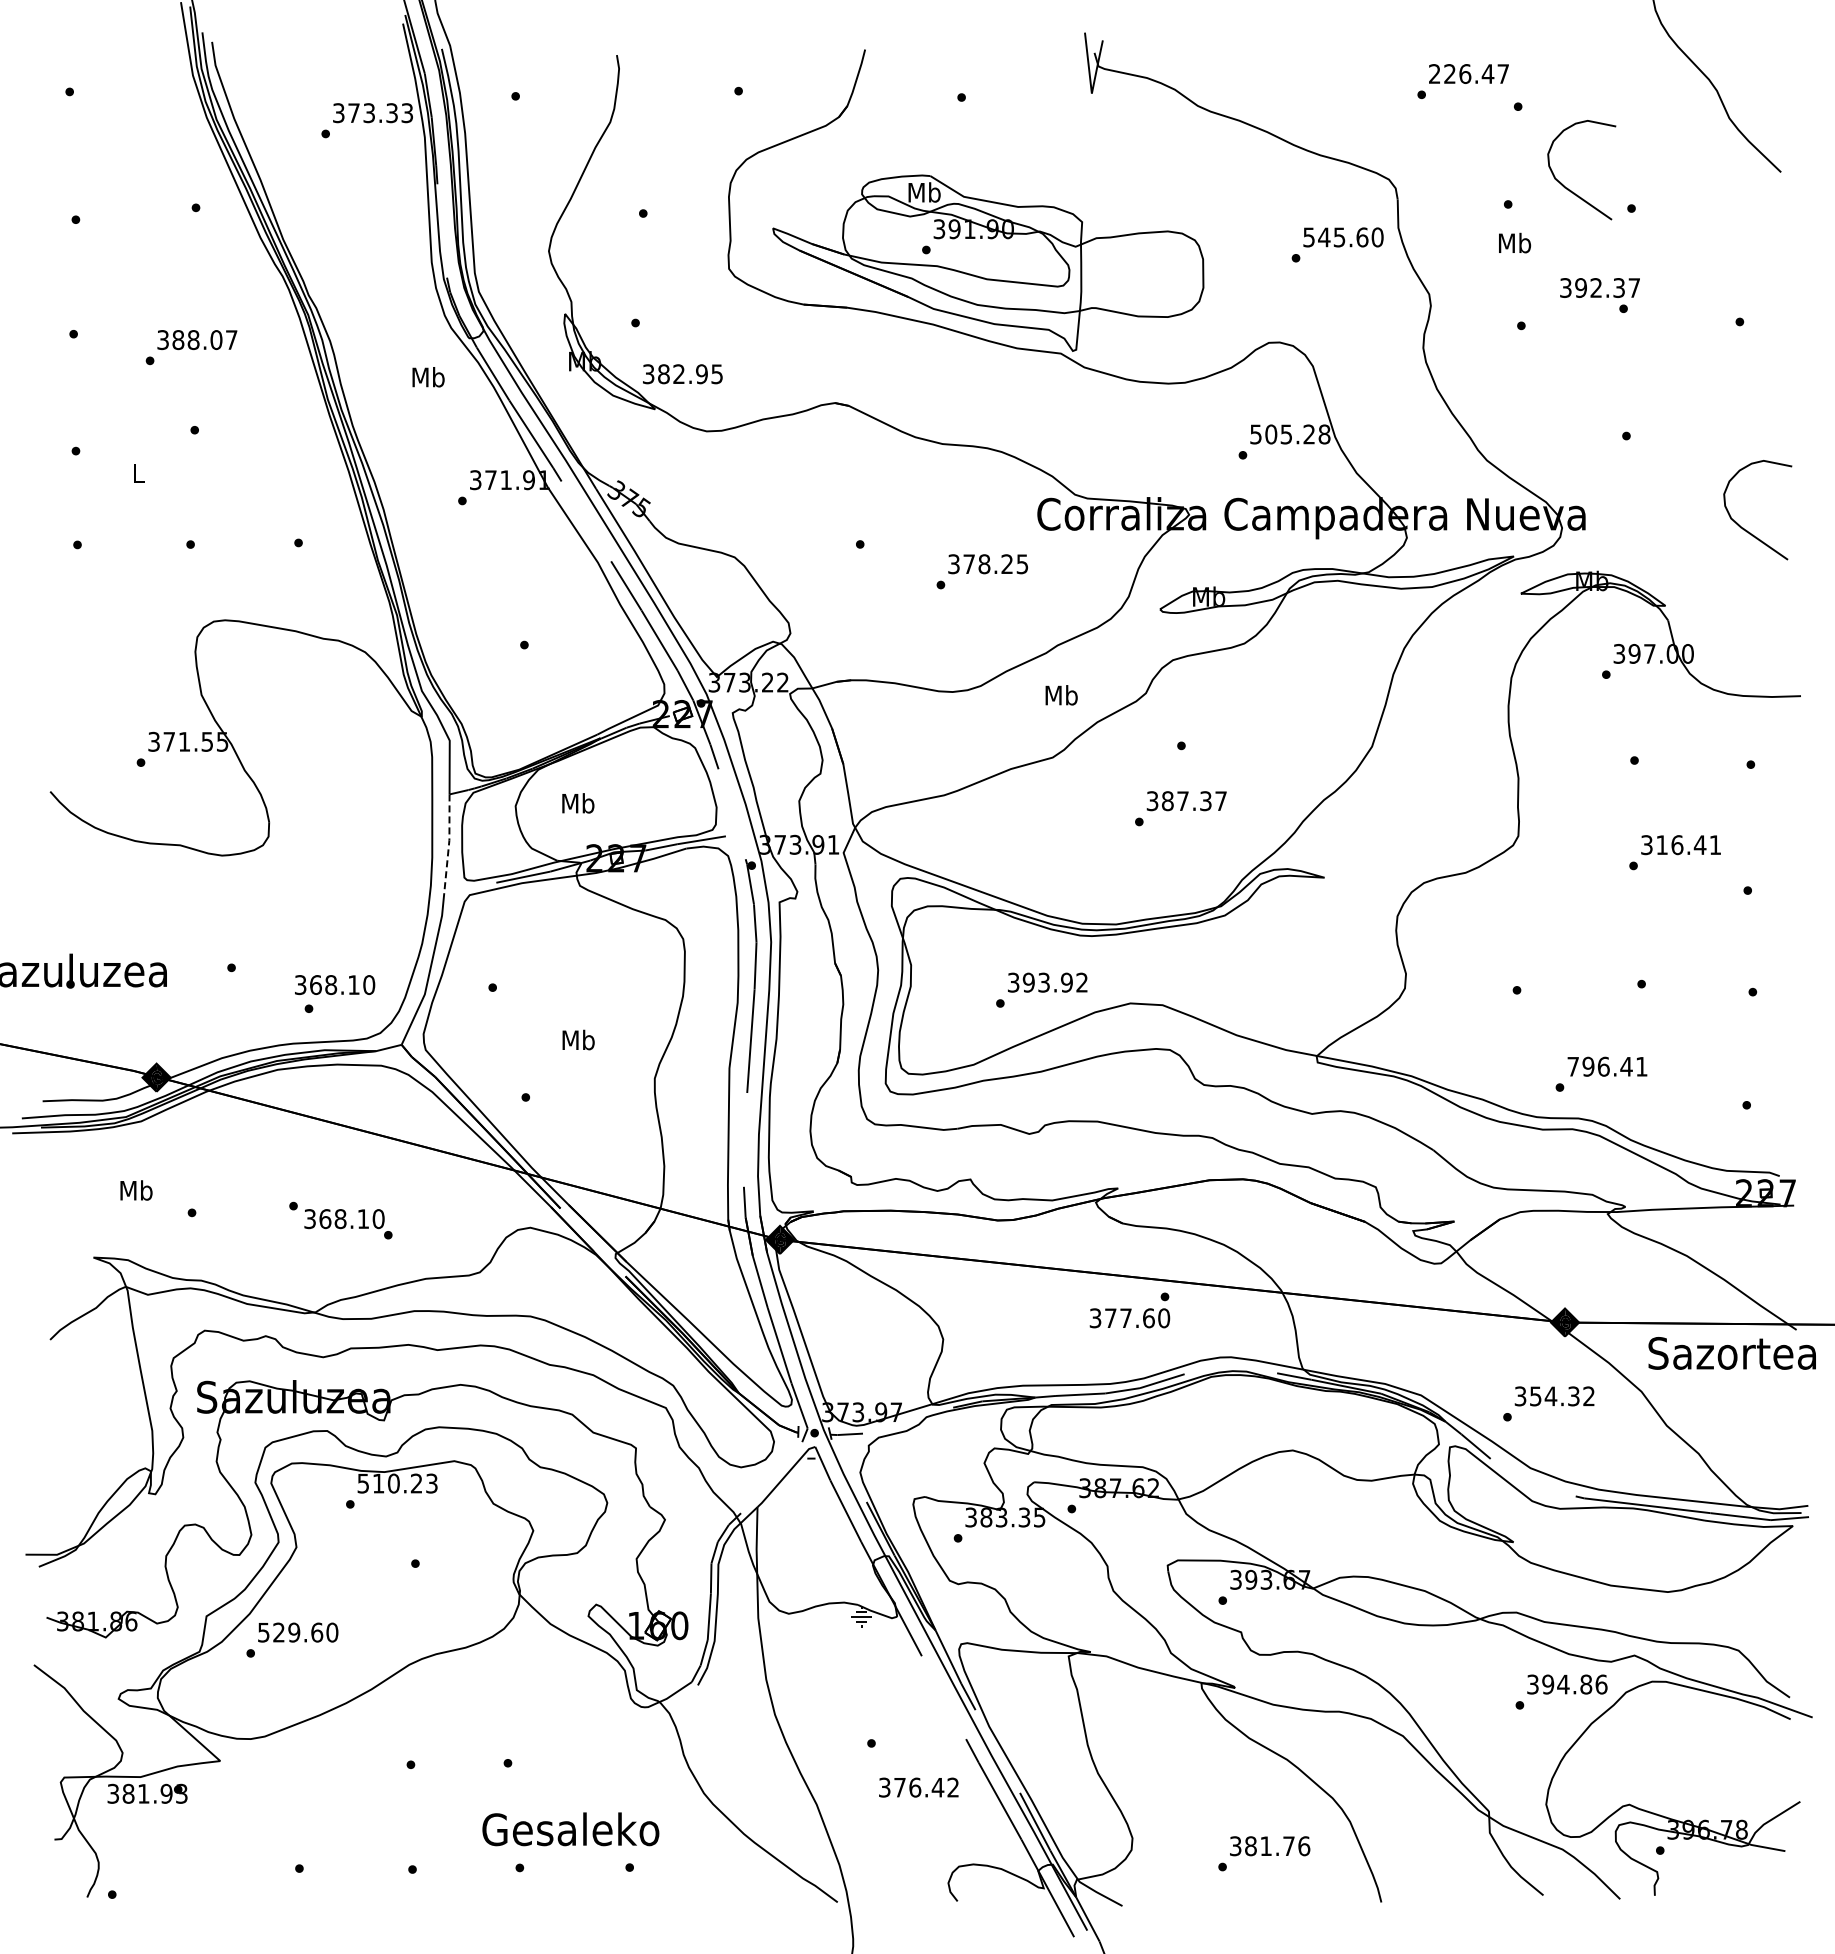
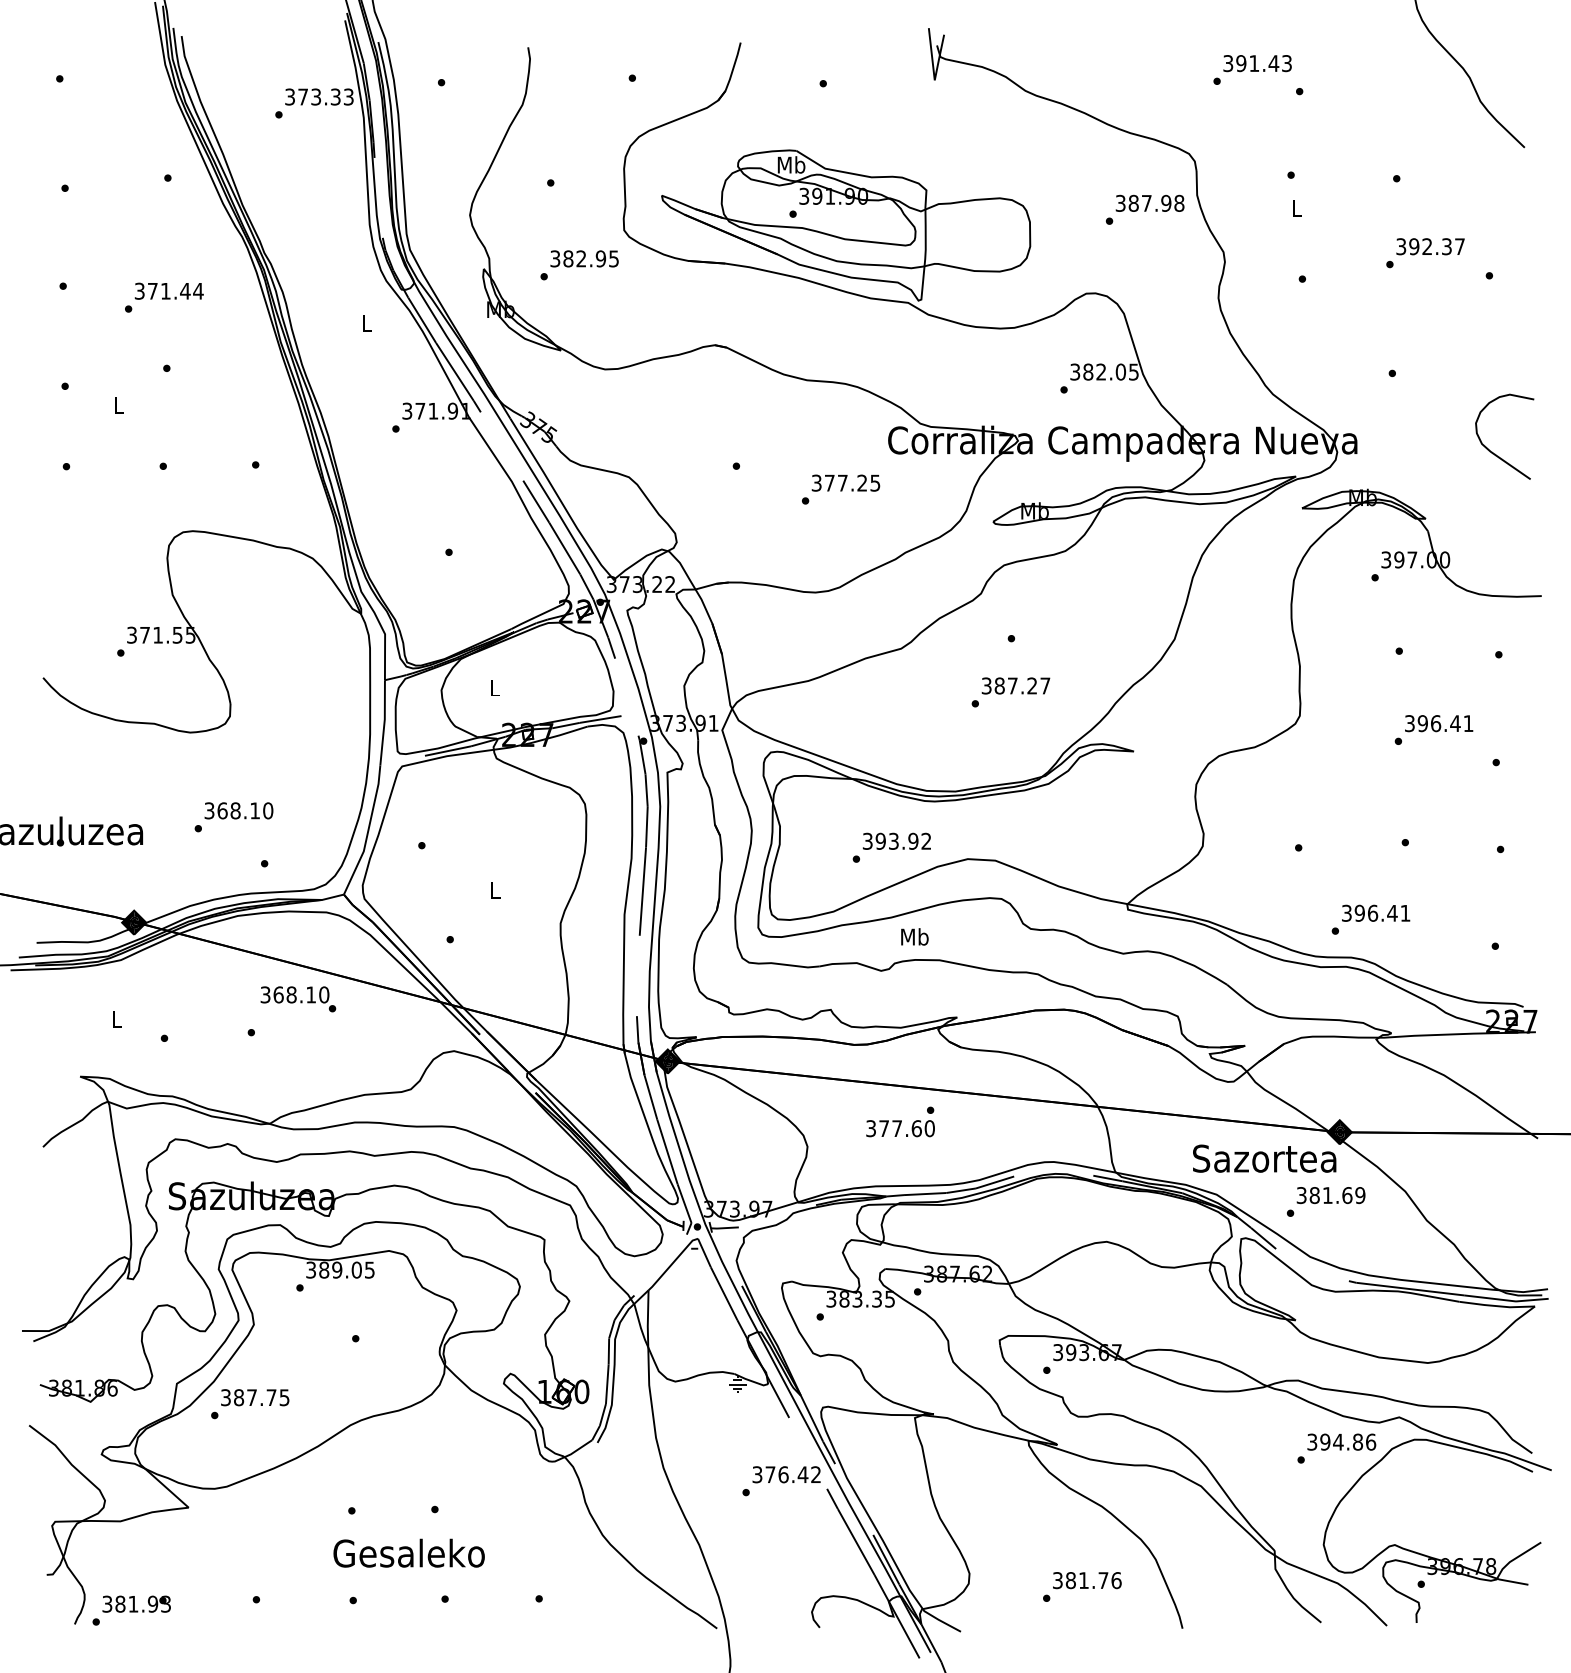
text: (1468, 74) -> (1257, 63), 226.47 -> 391.43
curve: (1570, 189) -> (1344, 162), removed
text: (1343, 237) -> (1150, 203), 545.60 -> 387.98
text: (1515, 242) -> (1297, 207), Mb -> L
text: (1599, 287) -> (1430, 246), moved
text: (204, 340) -> (175, 291), 388.07 -> 371.44
text: (682, 374) -> (584, 259), moved
text: (428, 377) -> (366, 323), Mb -> L
text: (1290, 434) -> (1104, 372), 505.28 -> 382.05
text: (984, 564) -> (842, 483), 378.25 -> 377.25
text: (1061, 695) -> (914, 937), moved
text: (1205, 801) -> (1032, 686), 387.37 -> 387.27
text: (578, 803) -> (495, 687), Mb -> L
line: (449, 844) -> (384, 723), dashed -> solid
text: (1662, 845) -> (1423, 723), 316.41 -> 396.41
text: (335, 985) -> (239, 811), moved
text: (578, 1039) -> (495, 890), Mb -> L
text: (1572, 1066) -> (1346, 913), 796.41 -> 396.41
text: (136, 1190) -> (116, 1019), Mb -> L
text: (348, 1224) -> (298, 999), moved
text: (1129, 1310) -> (900, 1121), moved
text: (1731, 1353) -> (1264, 1158), moved
text: (1561, 1396) -> (1336, 1195), 354.32 -> 381.69
text: (397, 1483) -> (340, 1270), 510.23 -> 389.05
text: (298, 1632) -> (255, 1397), 529.60 -> 387.75
text: (918, 1787) -> (786, 1474), moved
text: (147, 1793) -> (136, 1603), moved
text: (570, 1829) -> (408, 1553), moved

